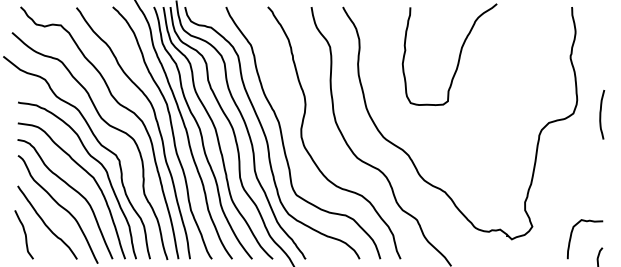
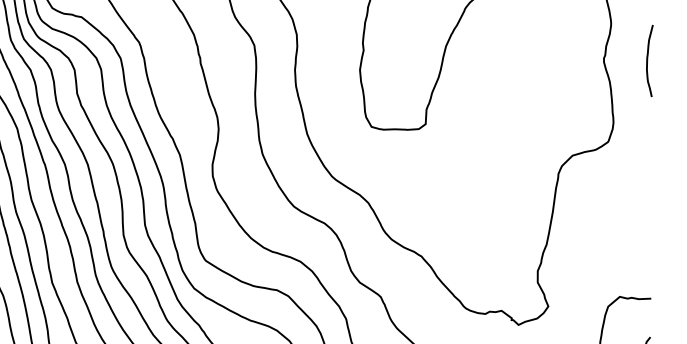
curve: (601, 114) -> (648, 60), moved

